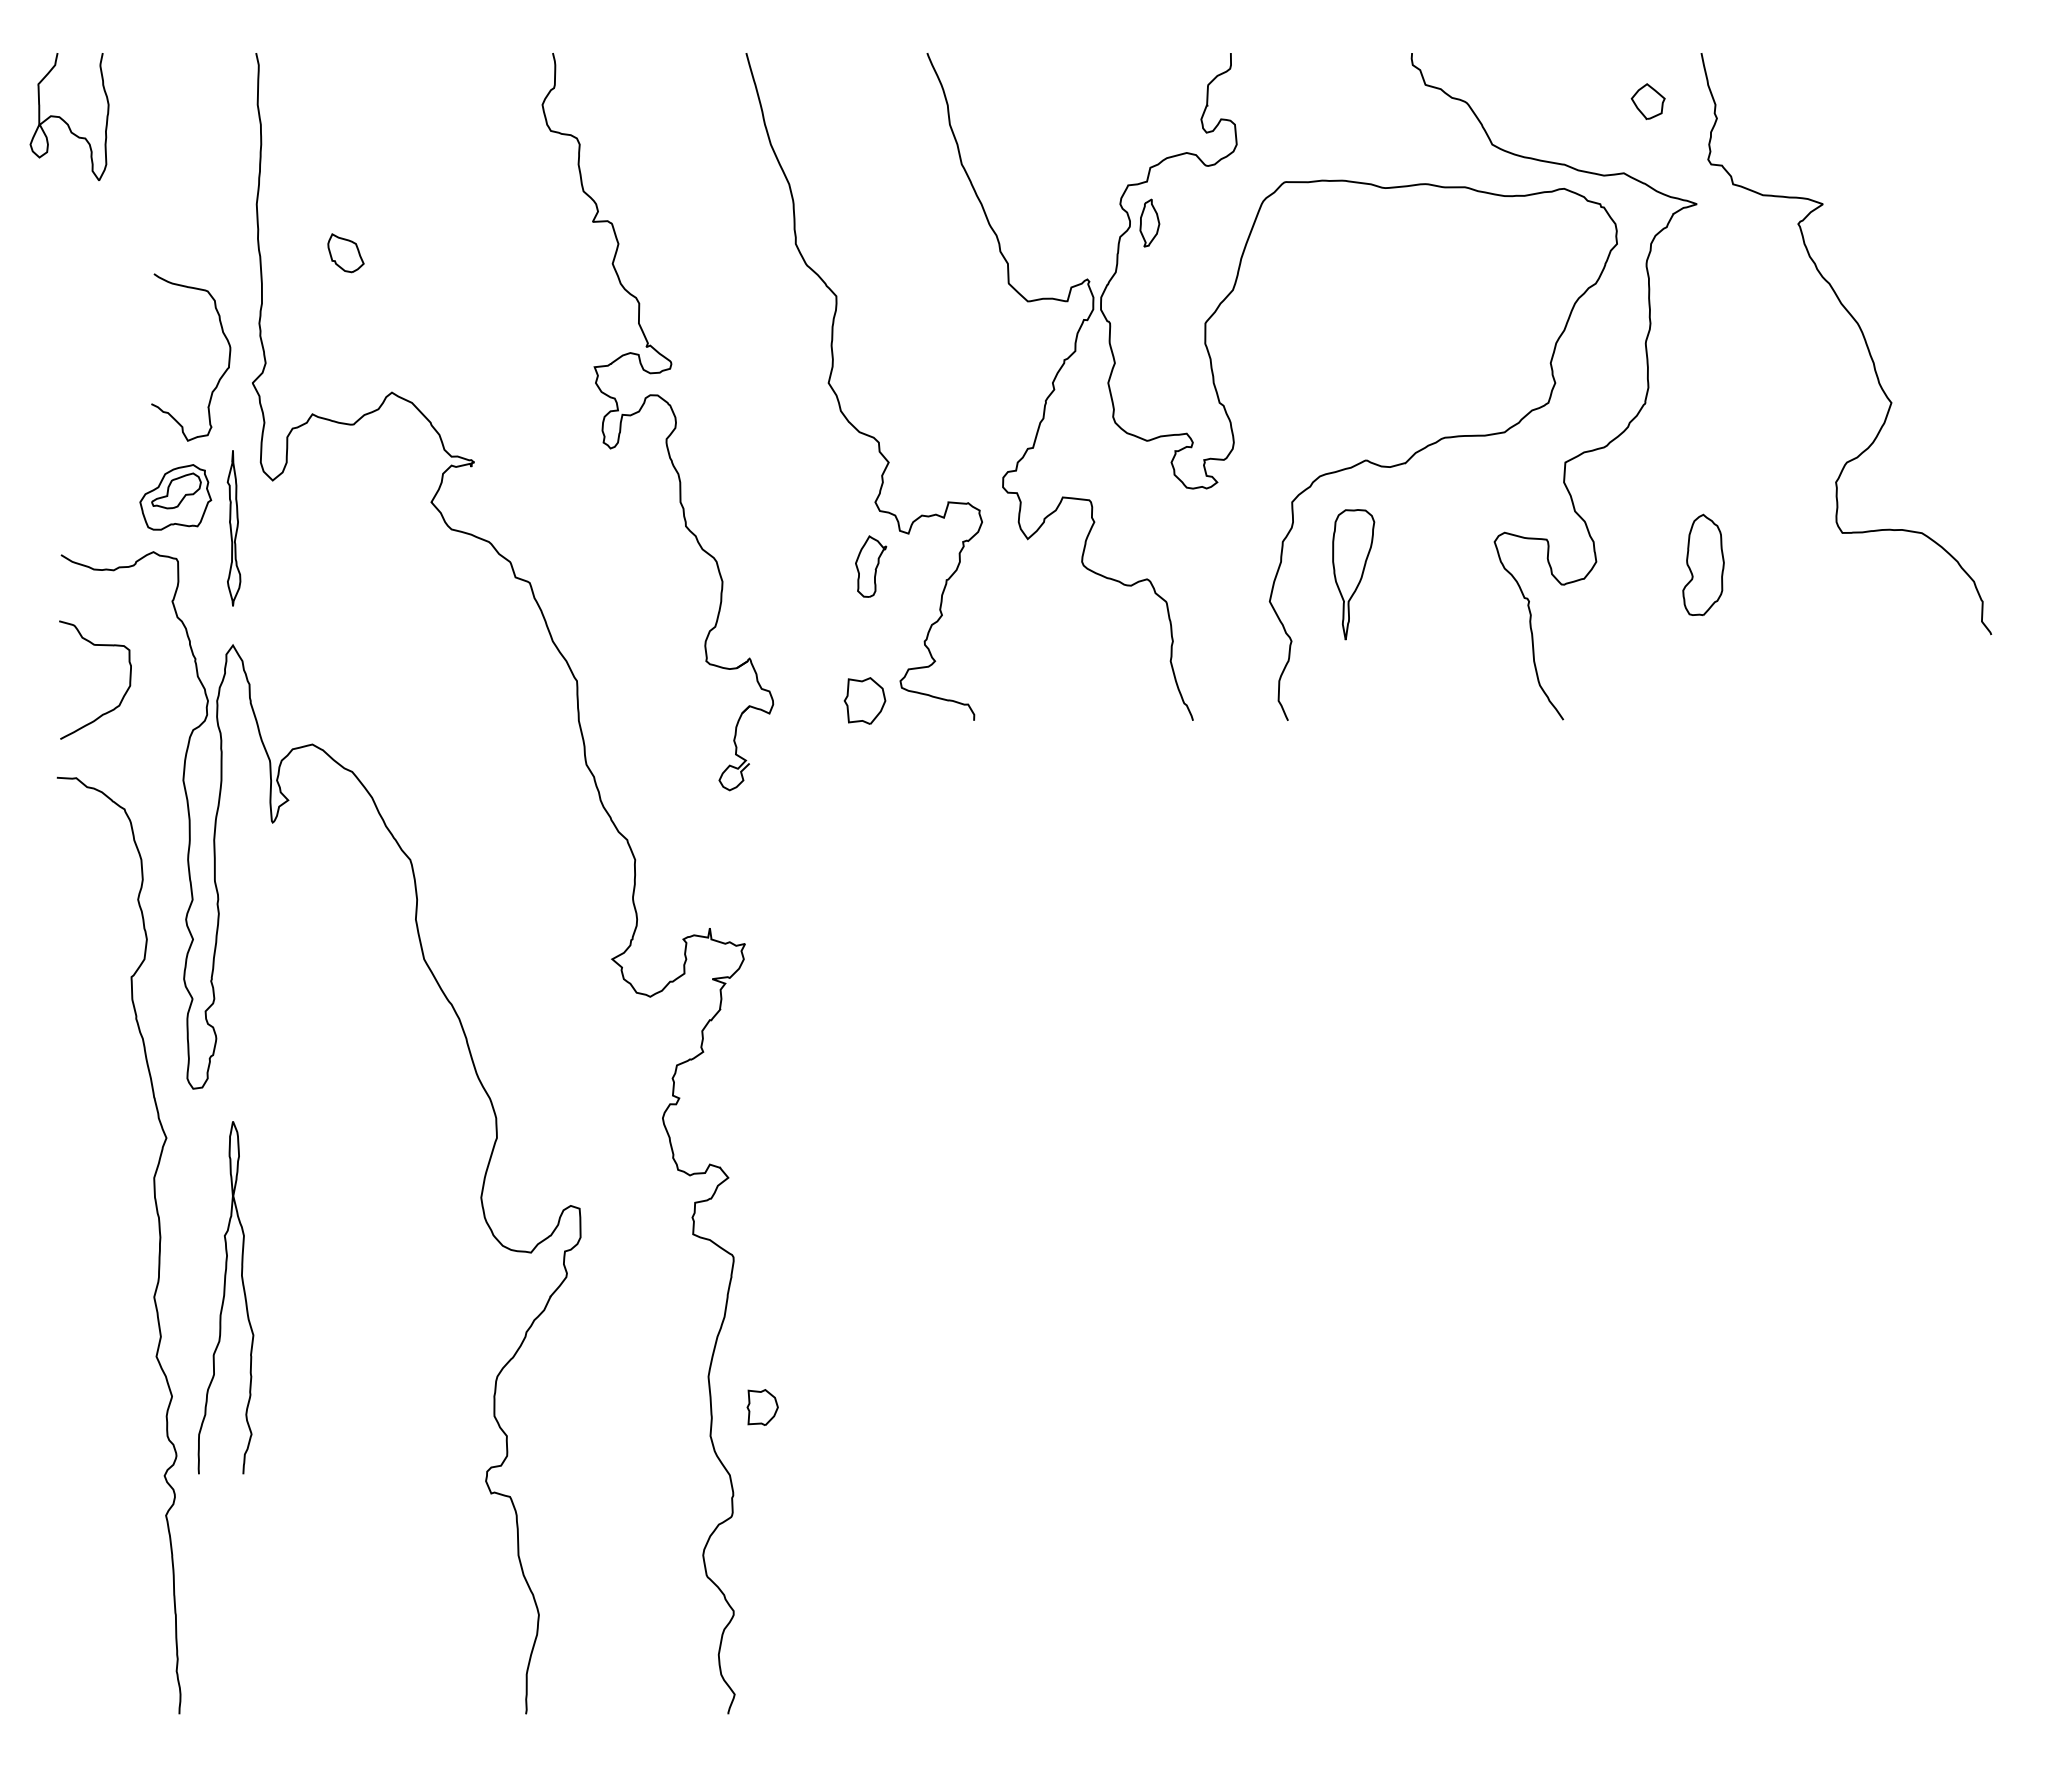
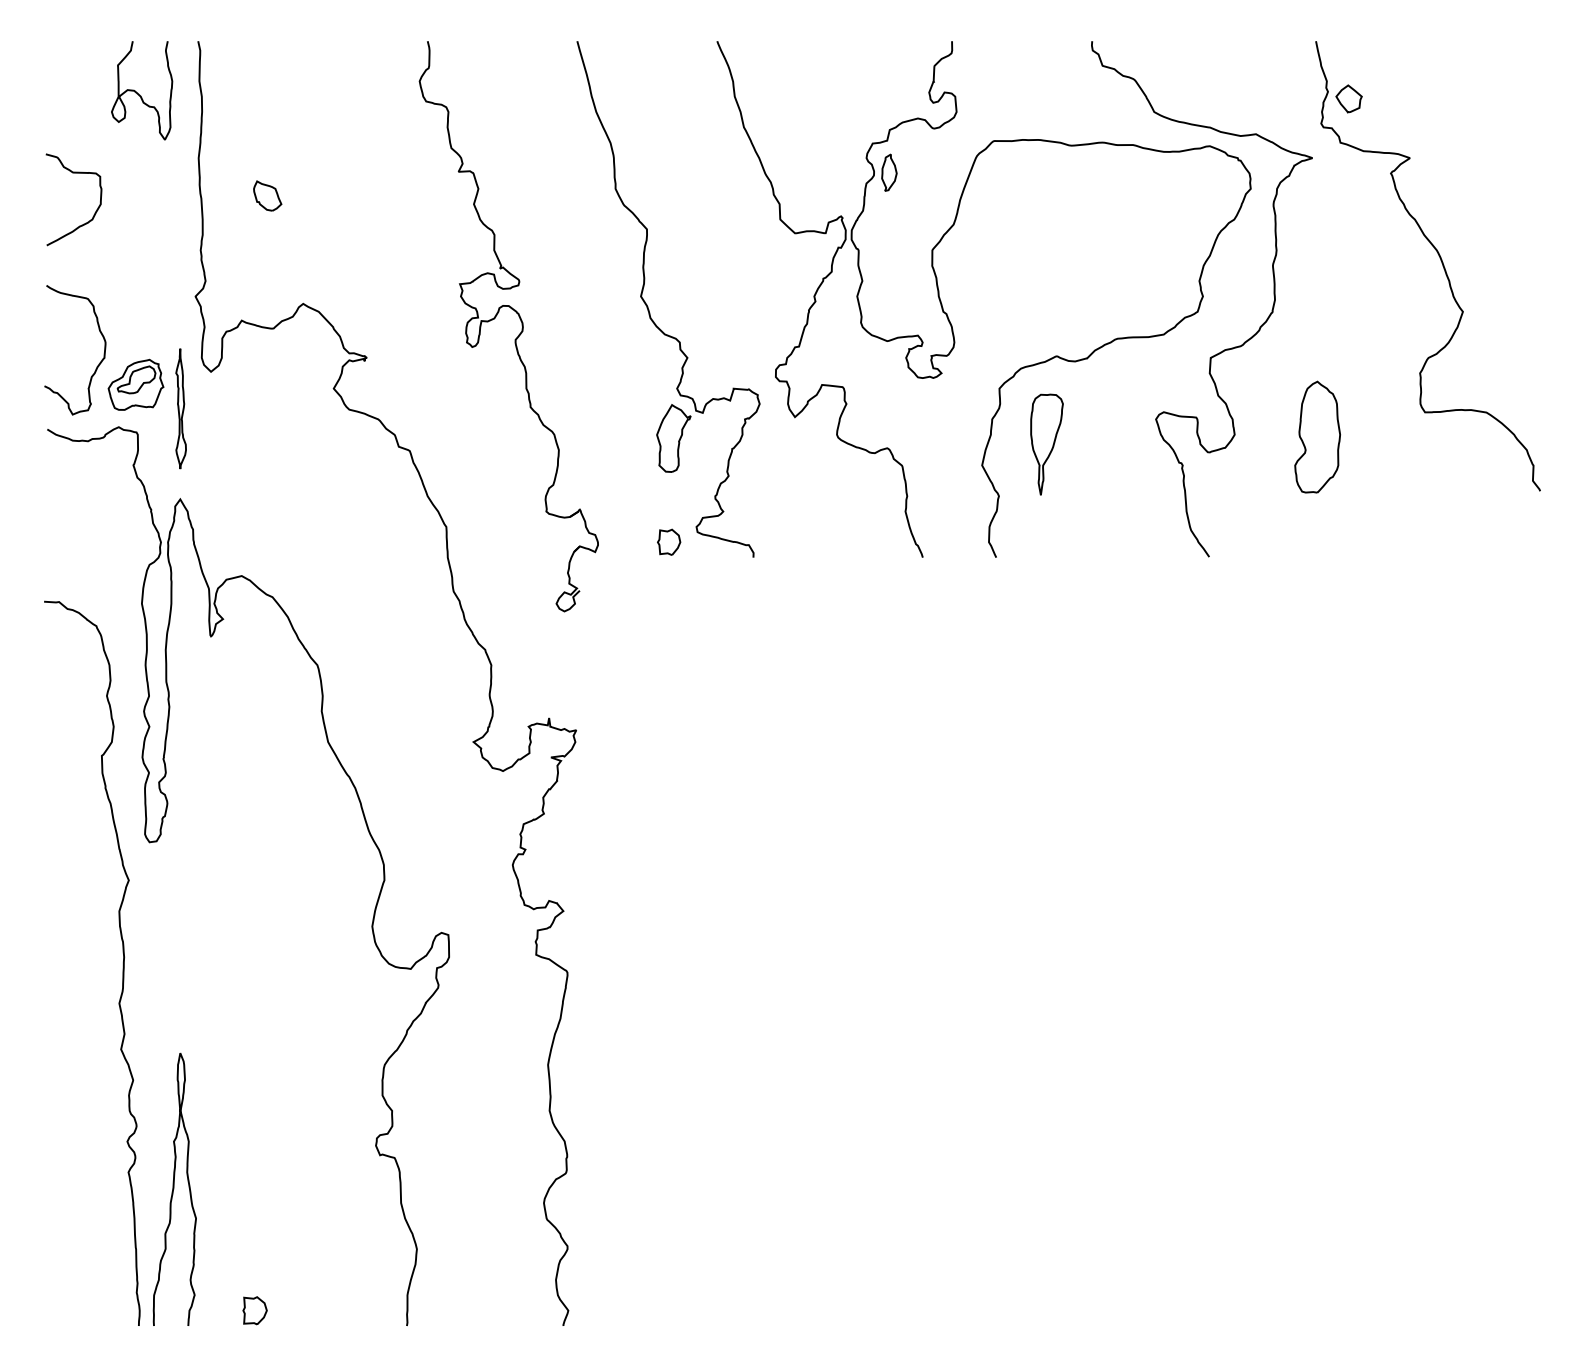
part: (1647, 101) -> (1348, 98), moved
curve: (67, 122) -> (140, 94), moved
curve: (221, 375) -> (98, 364), moved
part: (1703, 564) -> (1317, 436), size x1.43
part: (870, 566) -> (673, 438), size x1.43
curve: (122, 696) -> (94, 212), moved
part: (864, 700) -> (668, 541), size x0.71
curve: (224, 1297) -> (173, 1189), moved
part: (762, 1407) -> (254, 1310), moved

